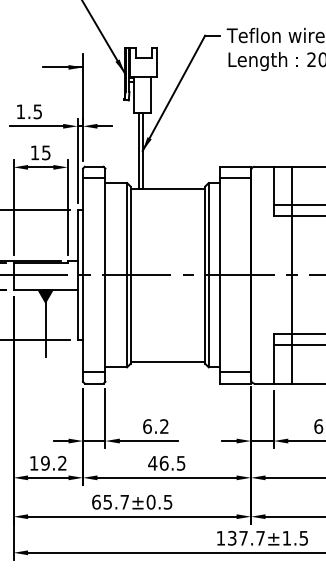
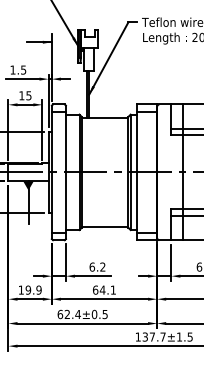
text: (61, 462) -> (38, 289), 19.2 -> 19.9
text: (165, 462) -> (103, 289), 46.5 -> 64.1
text: (115, 502) -> (72, 314), 65.7±0.5 -> 62.4±0.5

